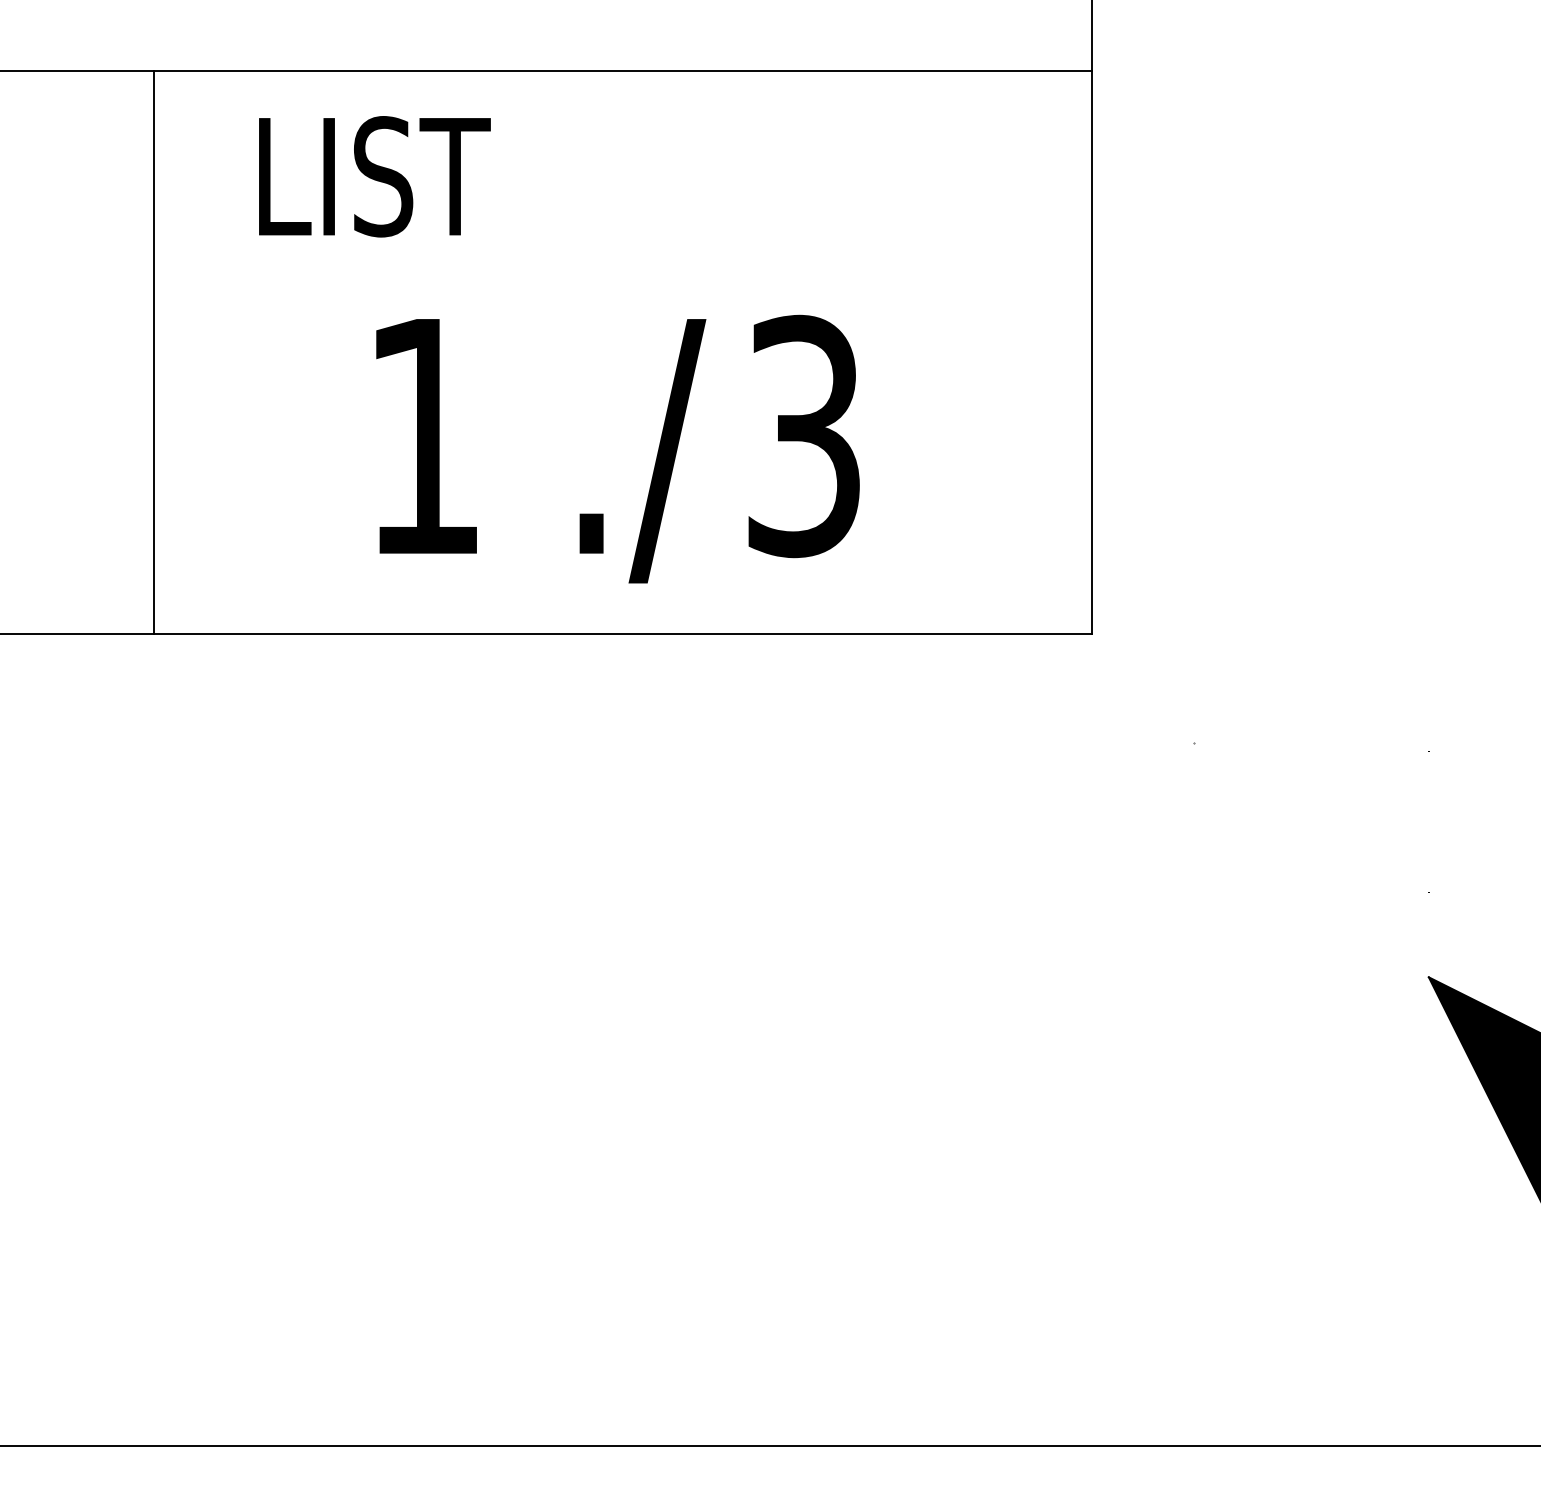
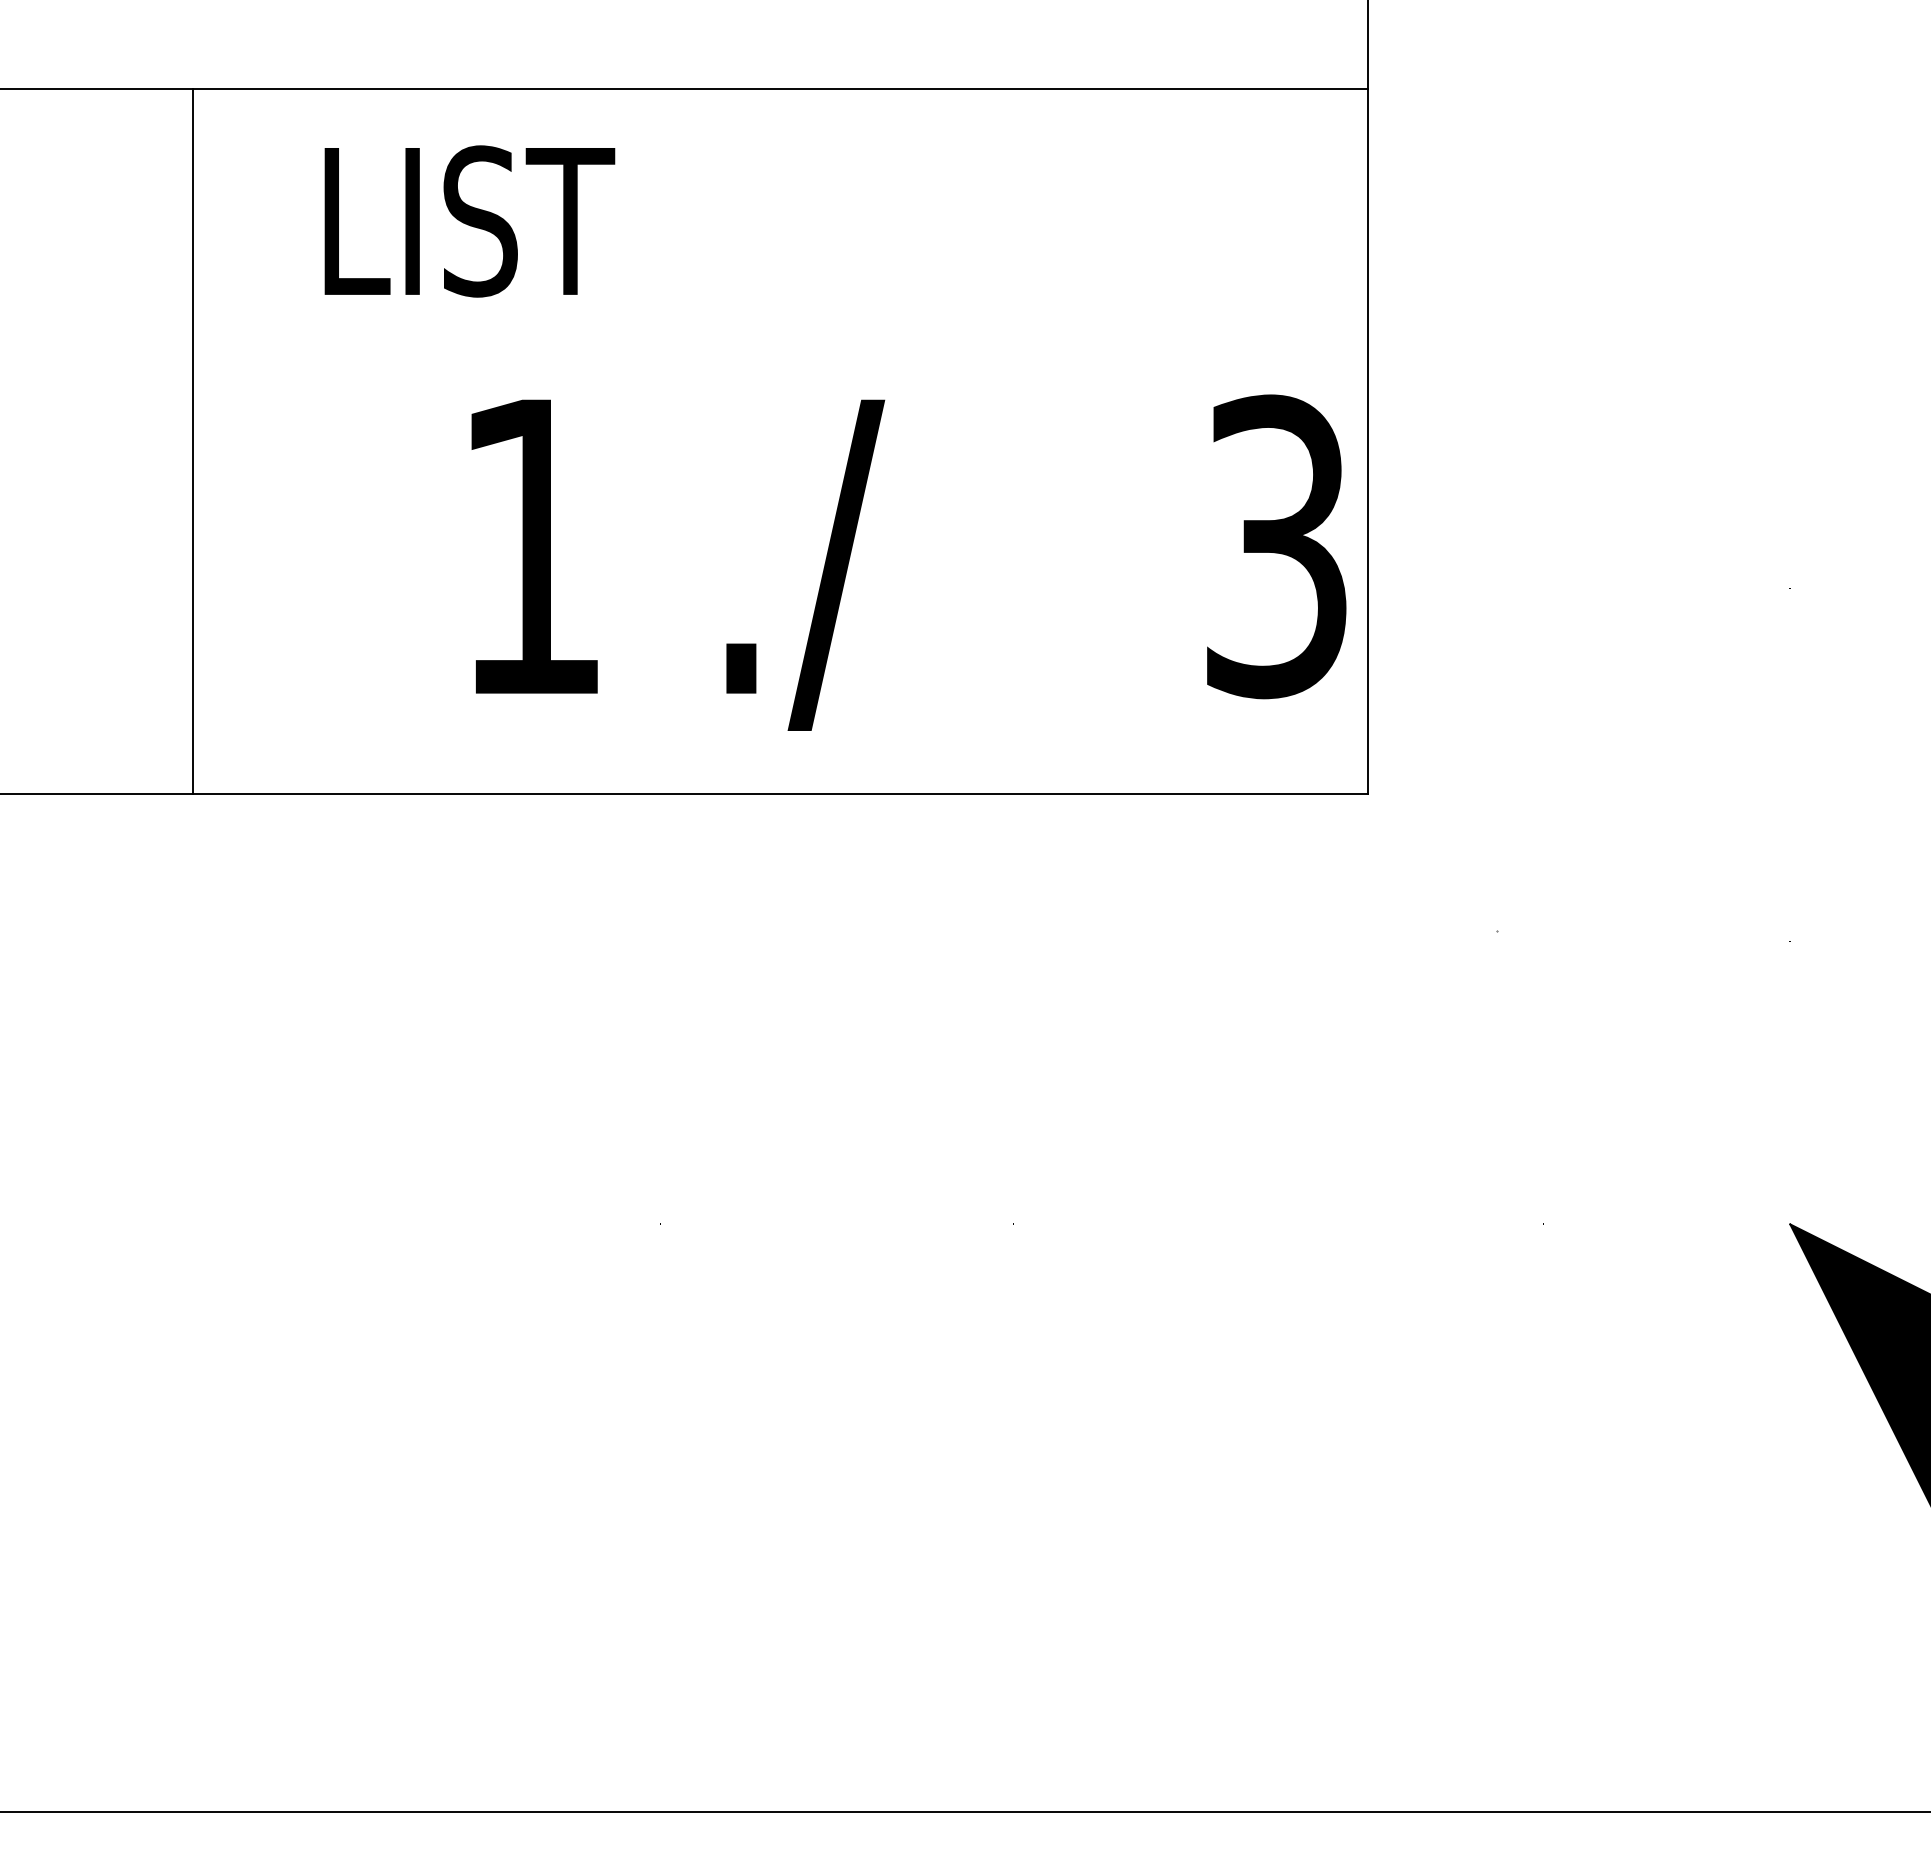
text: (804, 436) -> (1276, 546), moved

